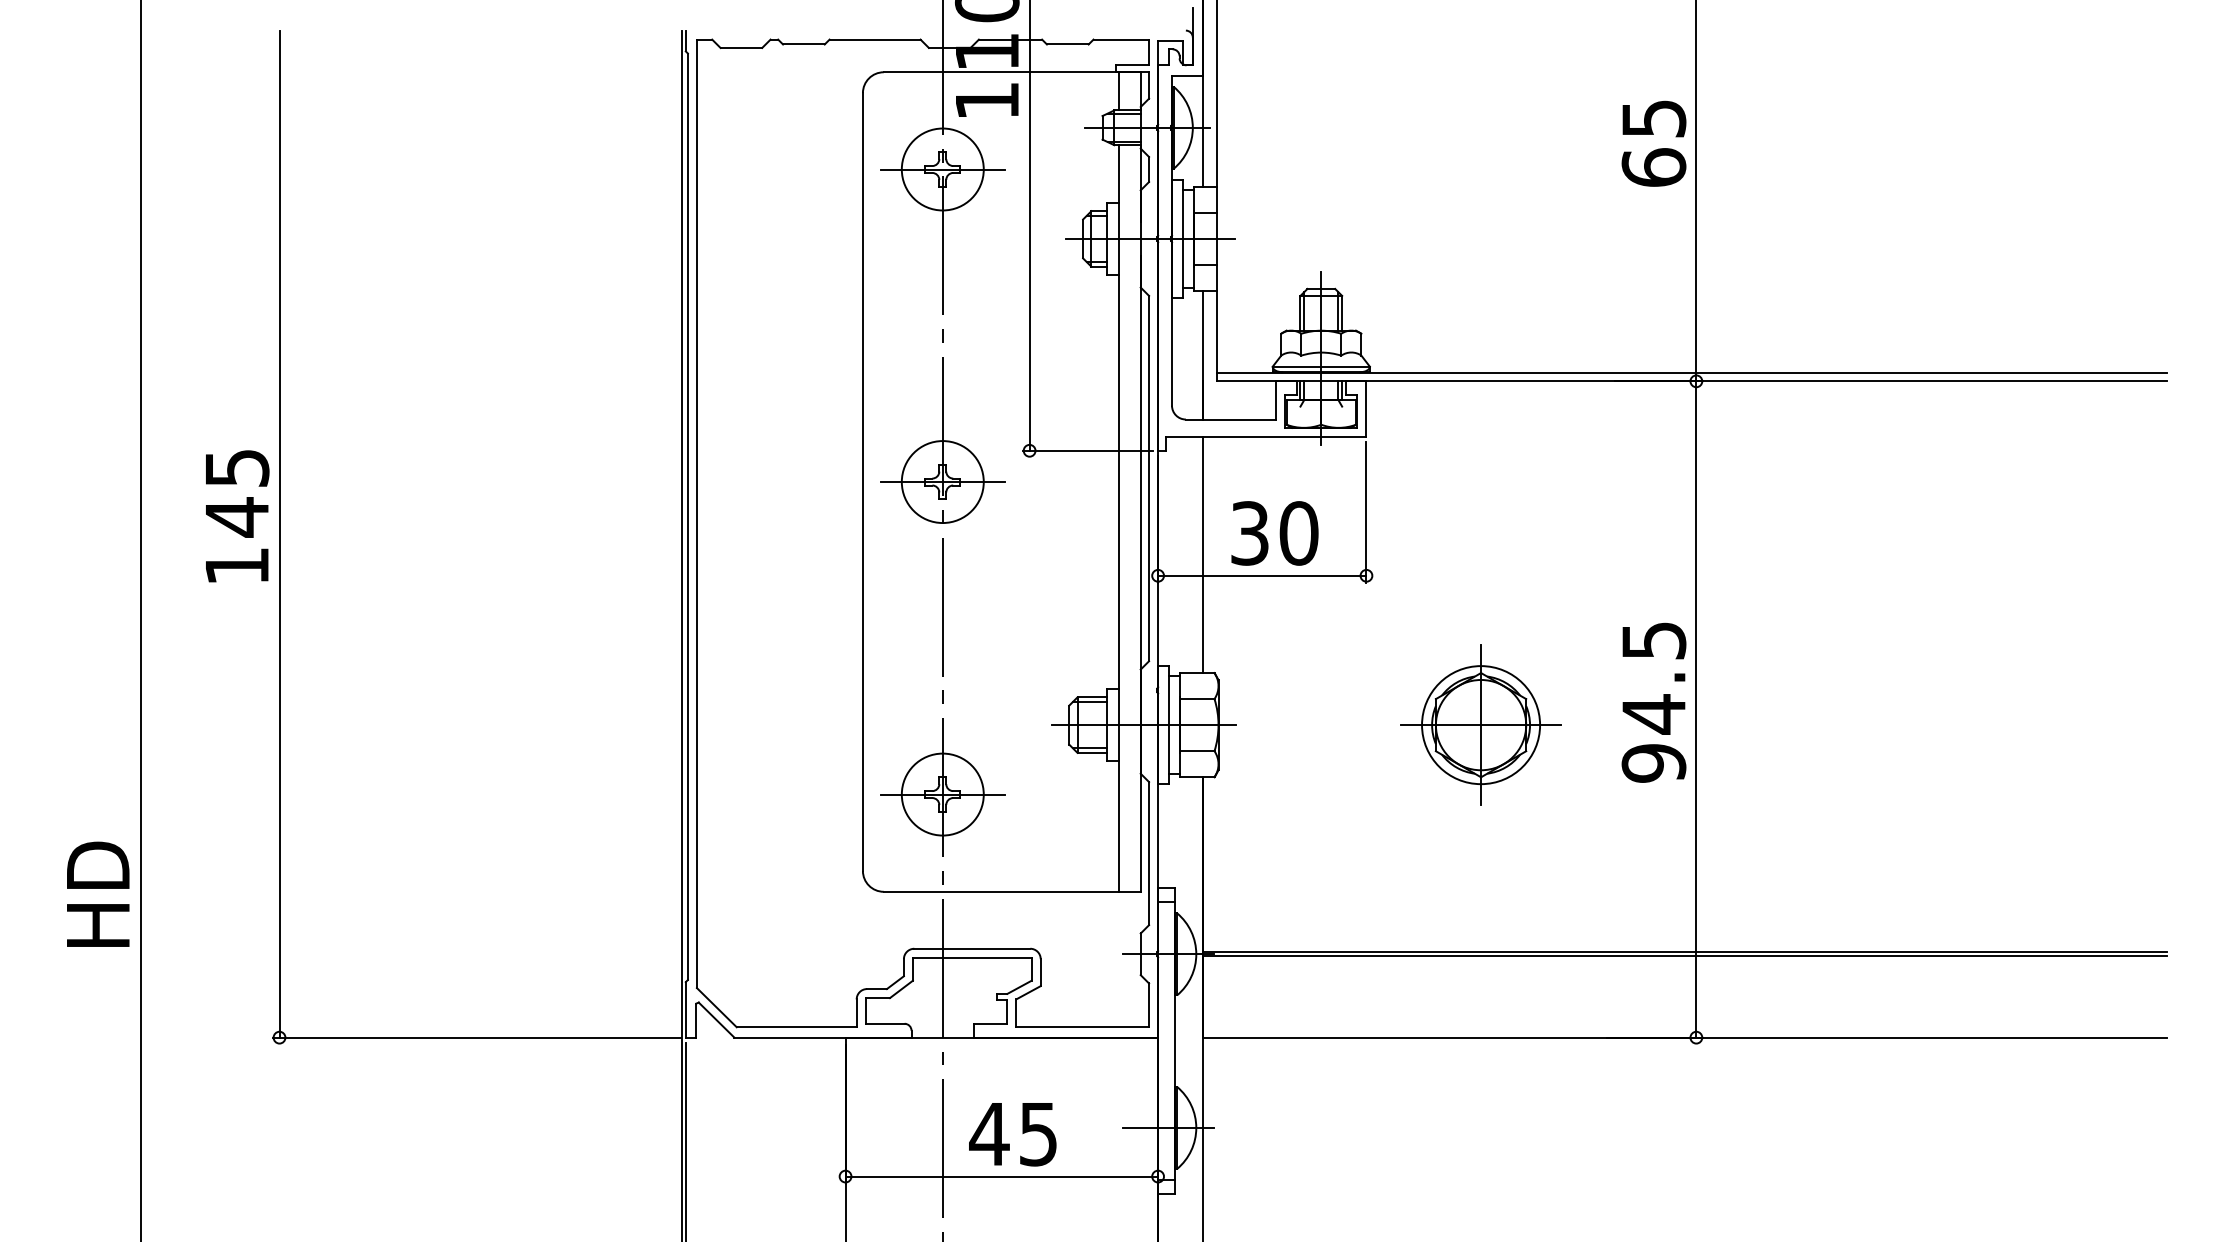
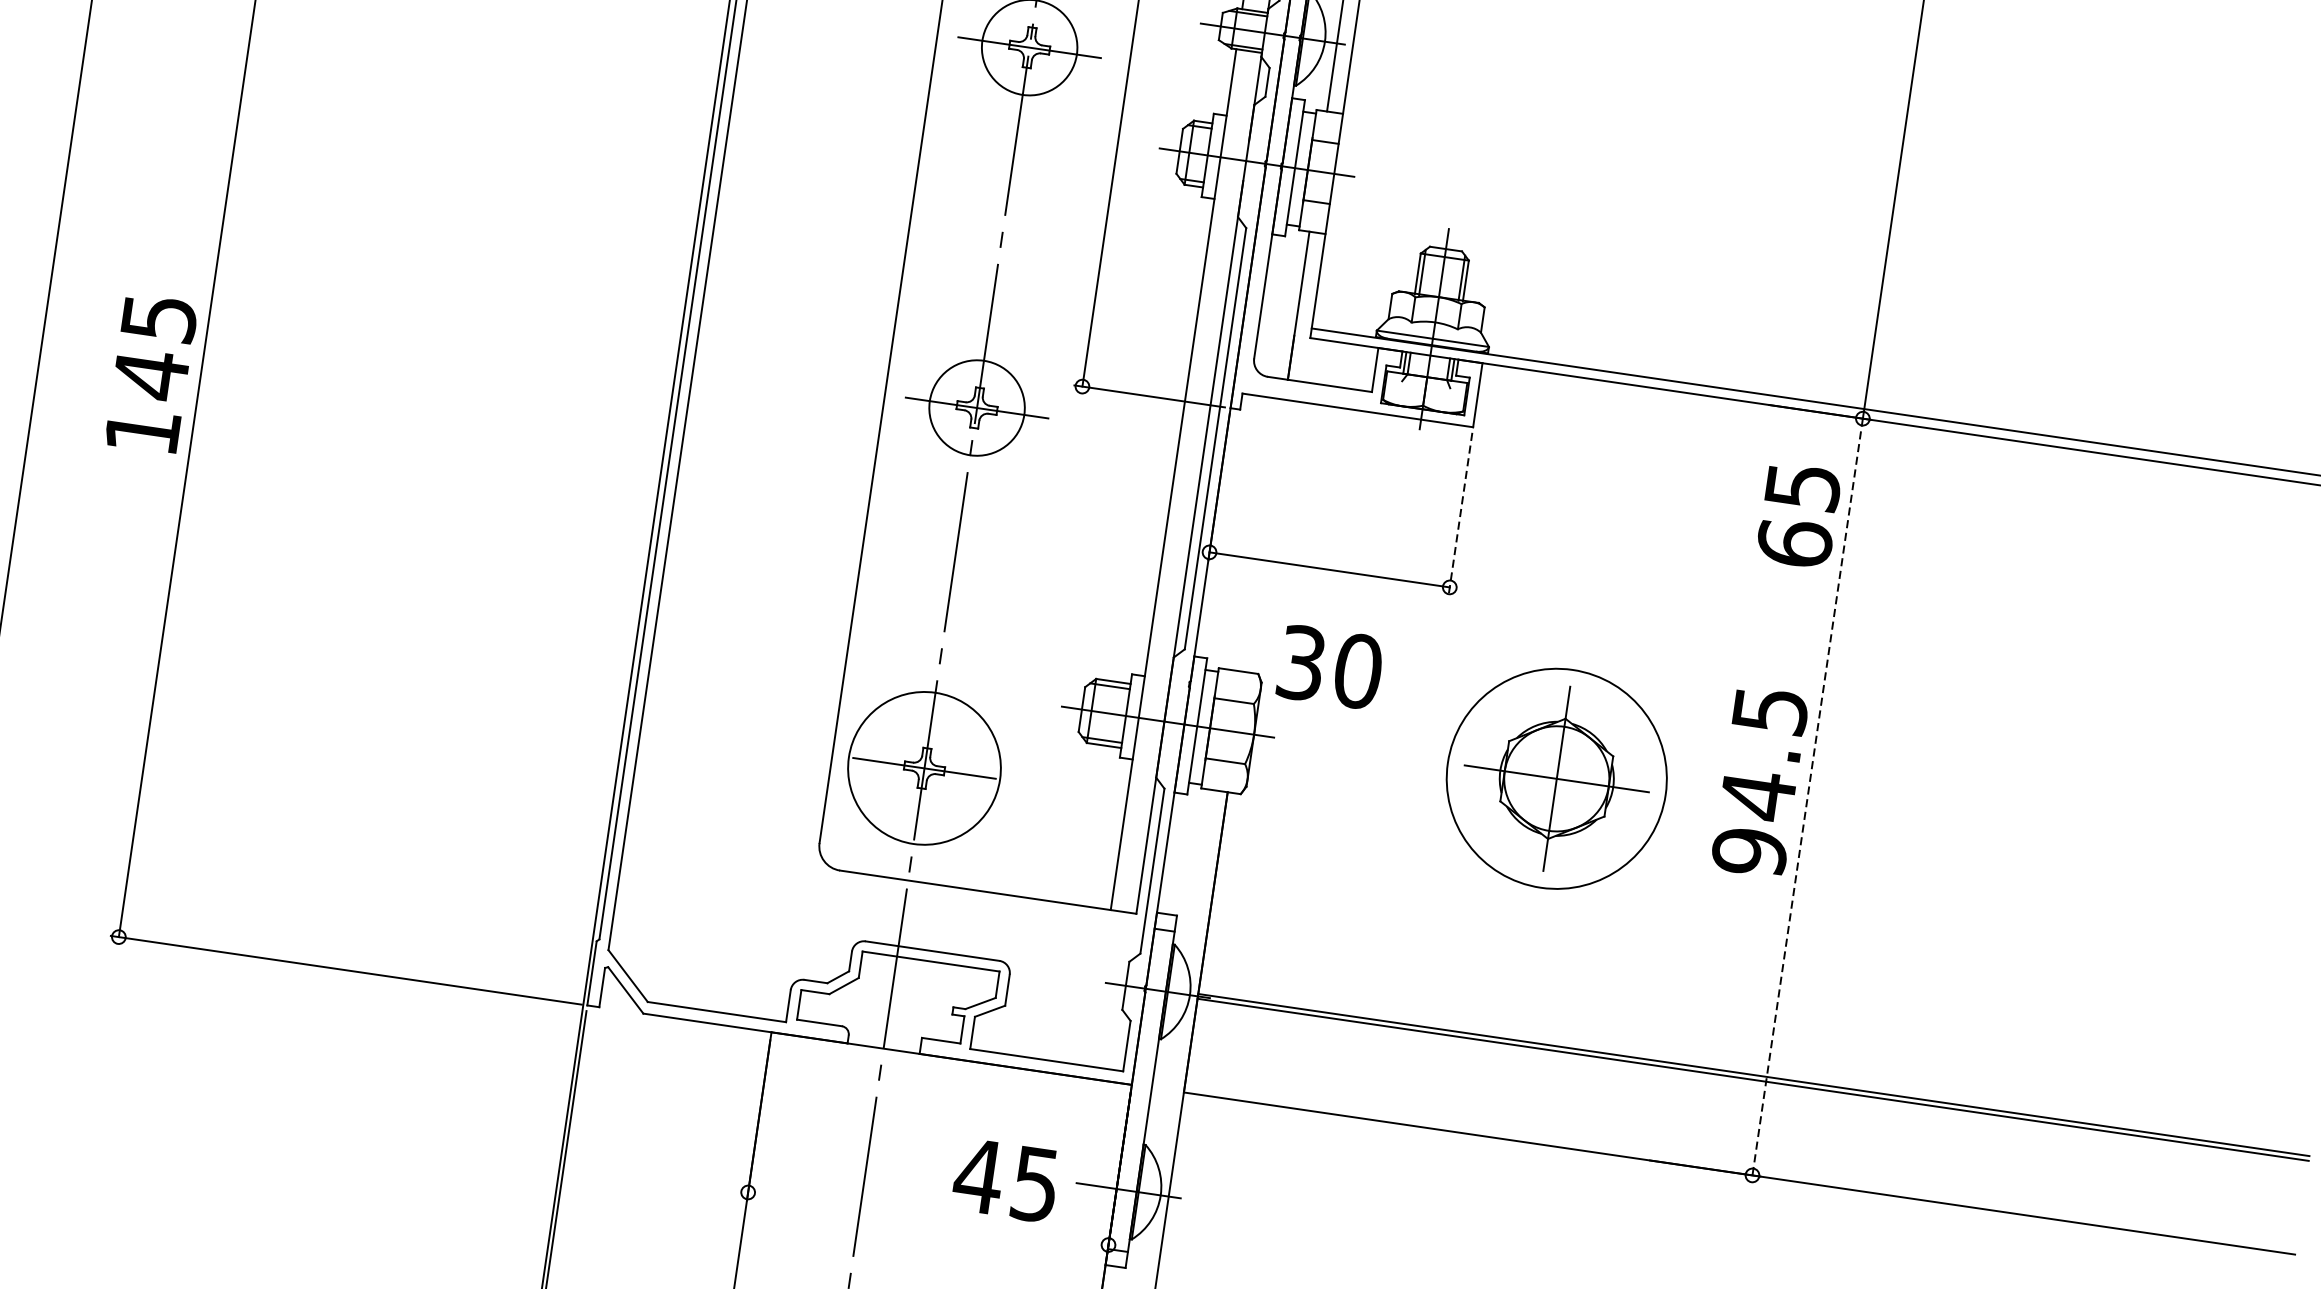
text: (1653, 143) -> (1798, 515), moved
line: (1366, 512) -> (1460, 514), solid -> dashed
text: (237, 516) -> (151, 374), moved
text: (1274, 533) -> (1329, 667), moved
line: (1203, 554) -> (1265, 535), removed
line: (1696, 710) -> (1807, 798), solid -> dashed
circle: (1481, 725) -> (1557, 779), size x1.6
circle: (942, 794) -> (924, 768), size x1.6
text: (1012, 1134) -> (1005, 1180), moved
line: (1001, 1176) -> (927, 1218), removed

